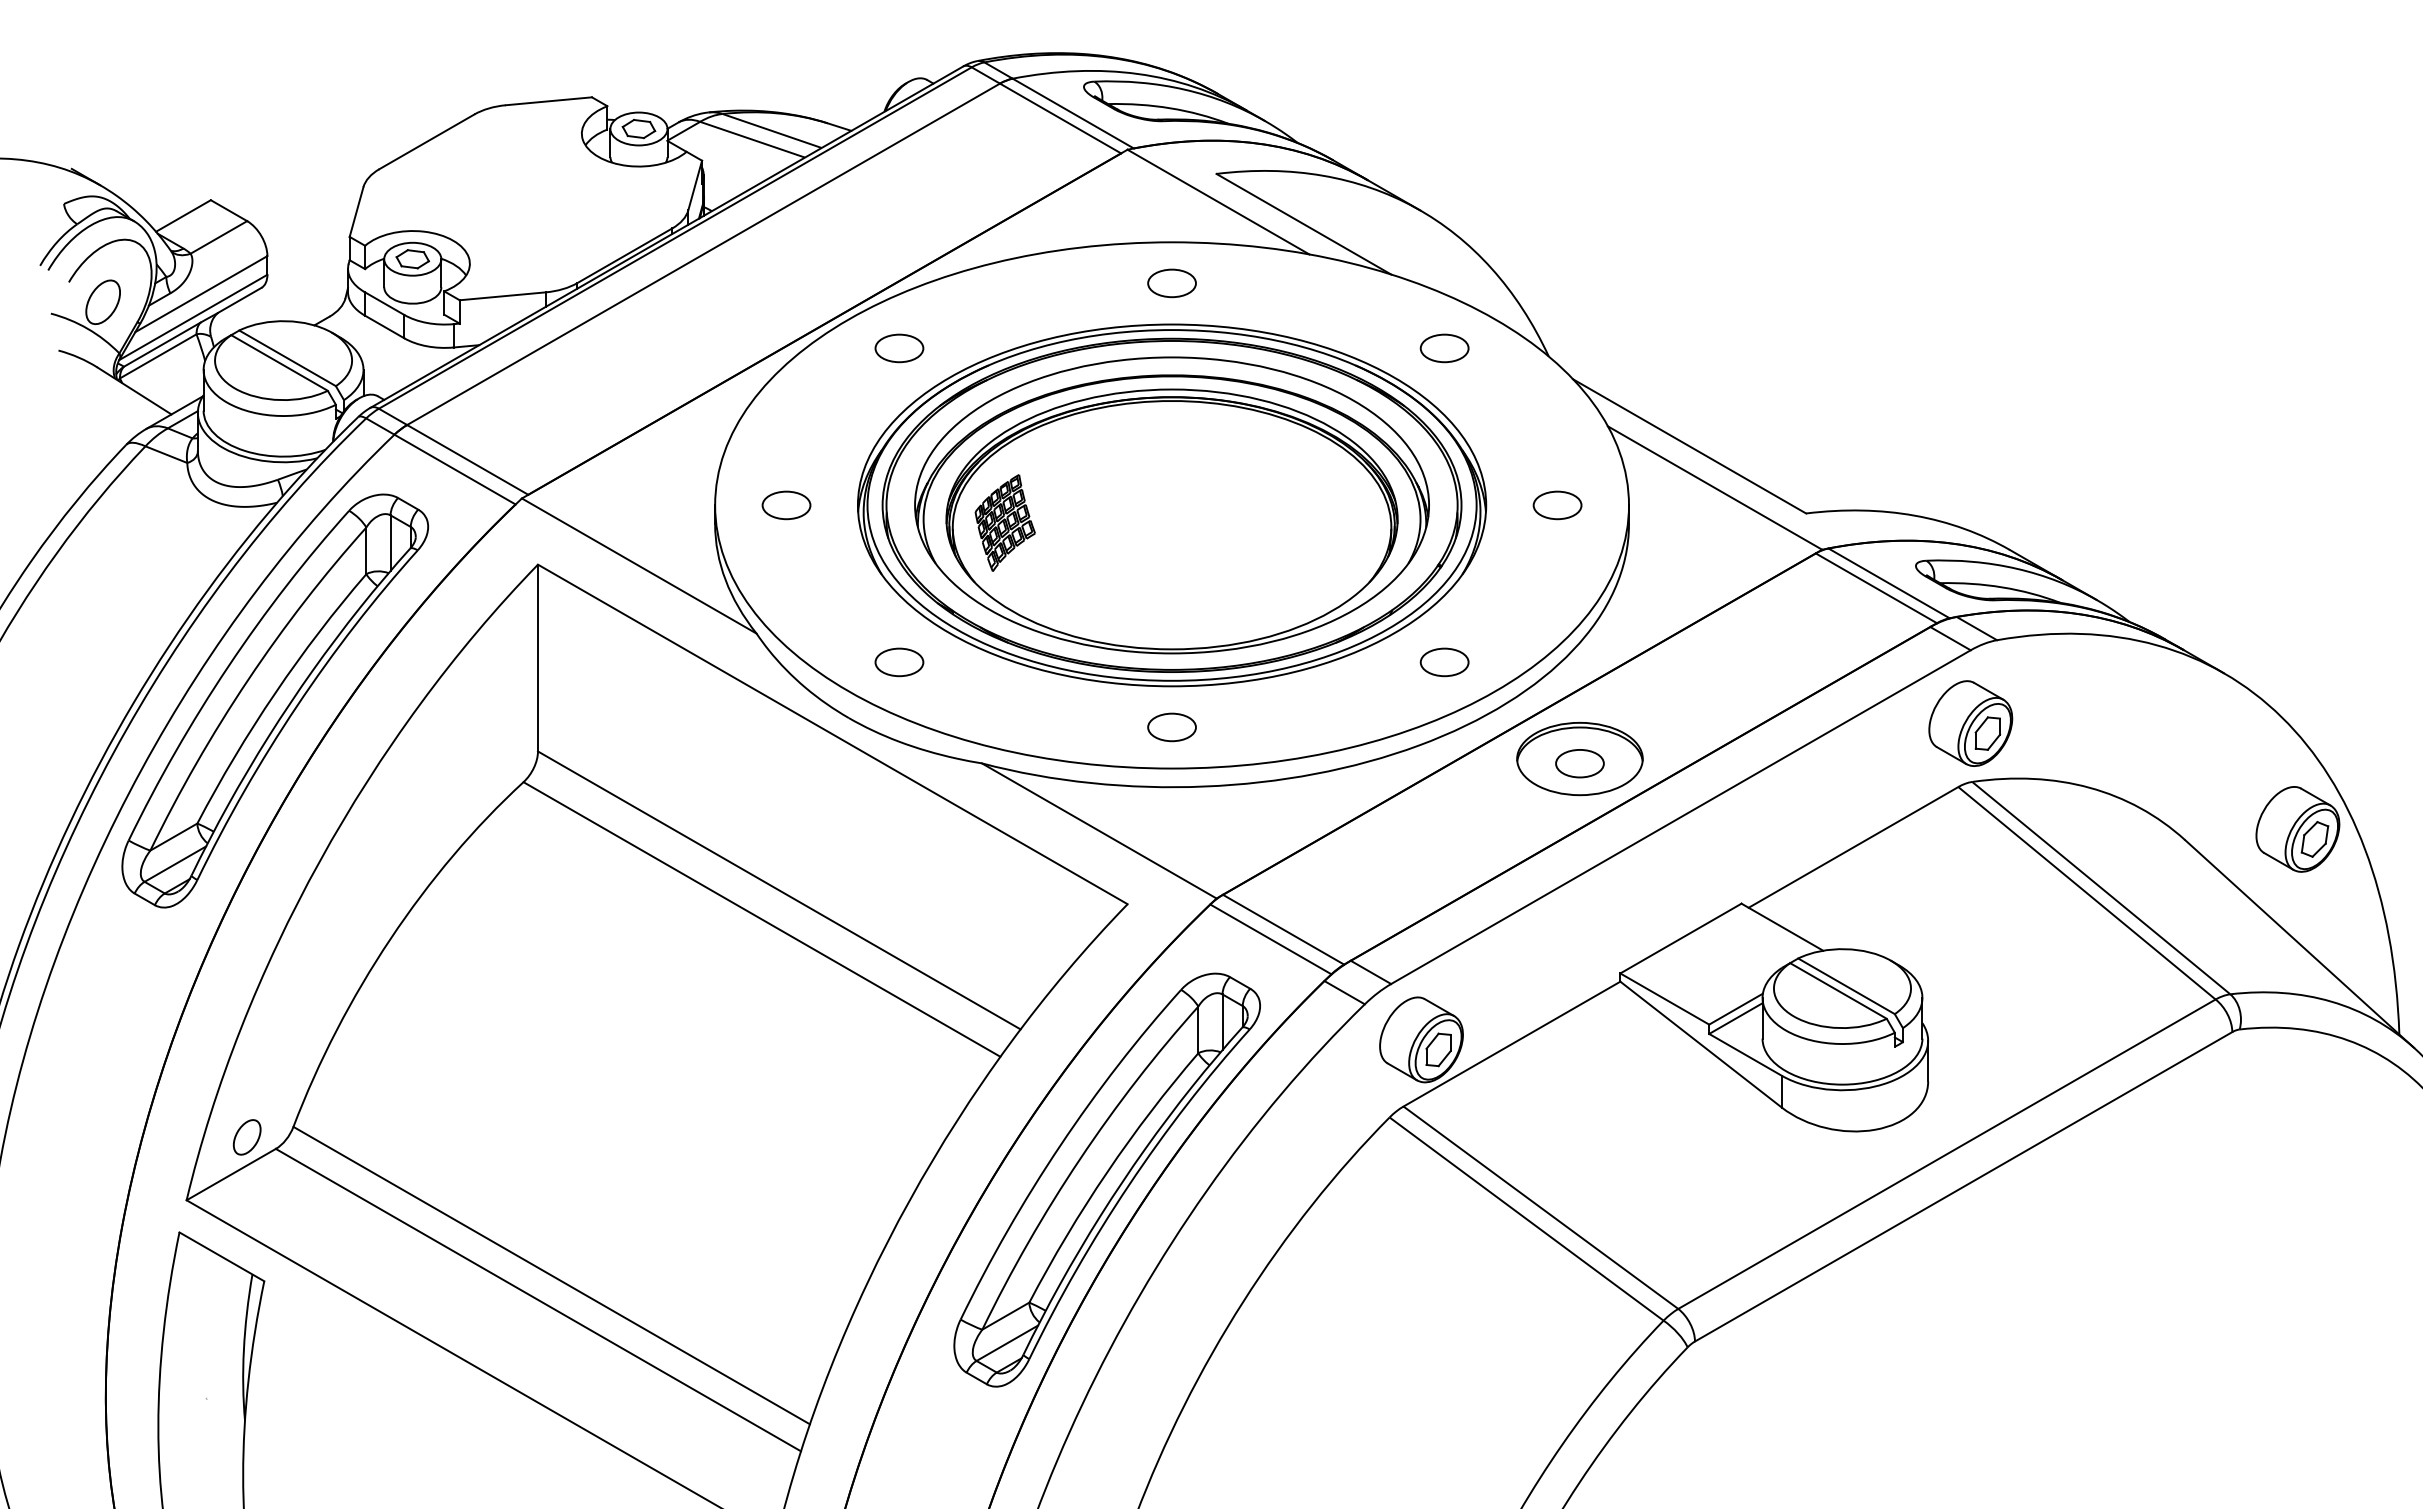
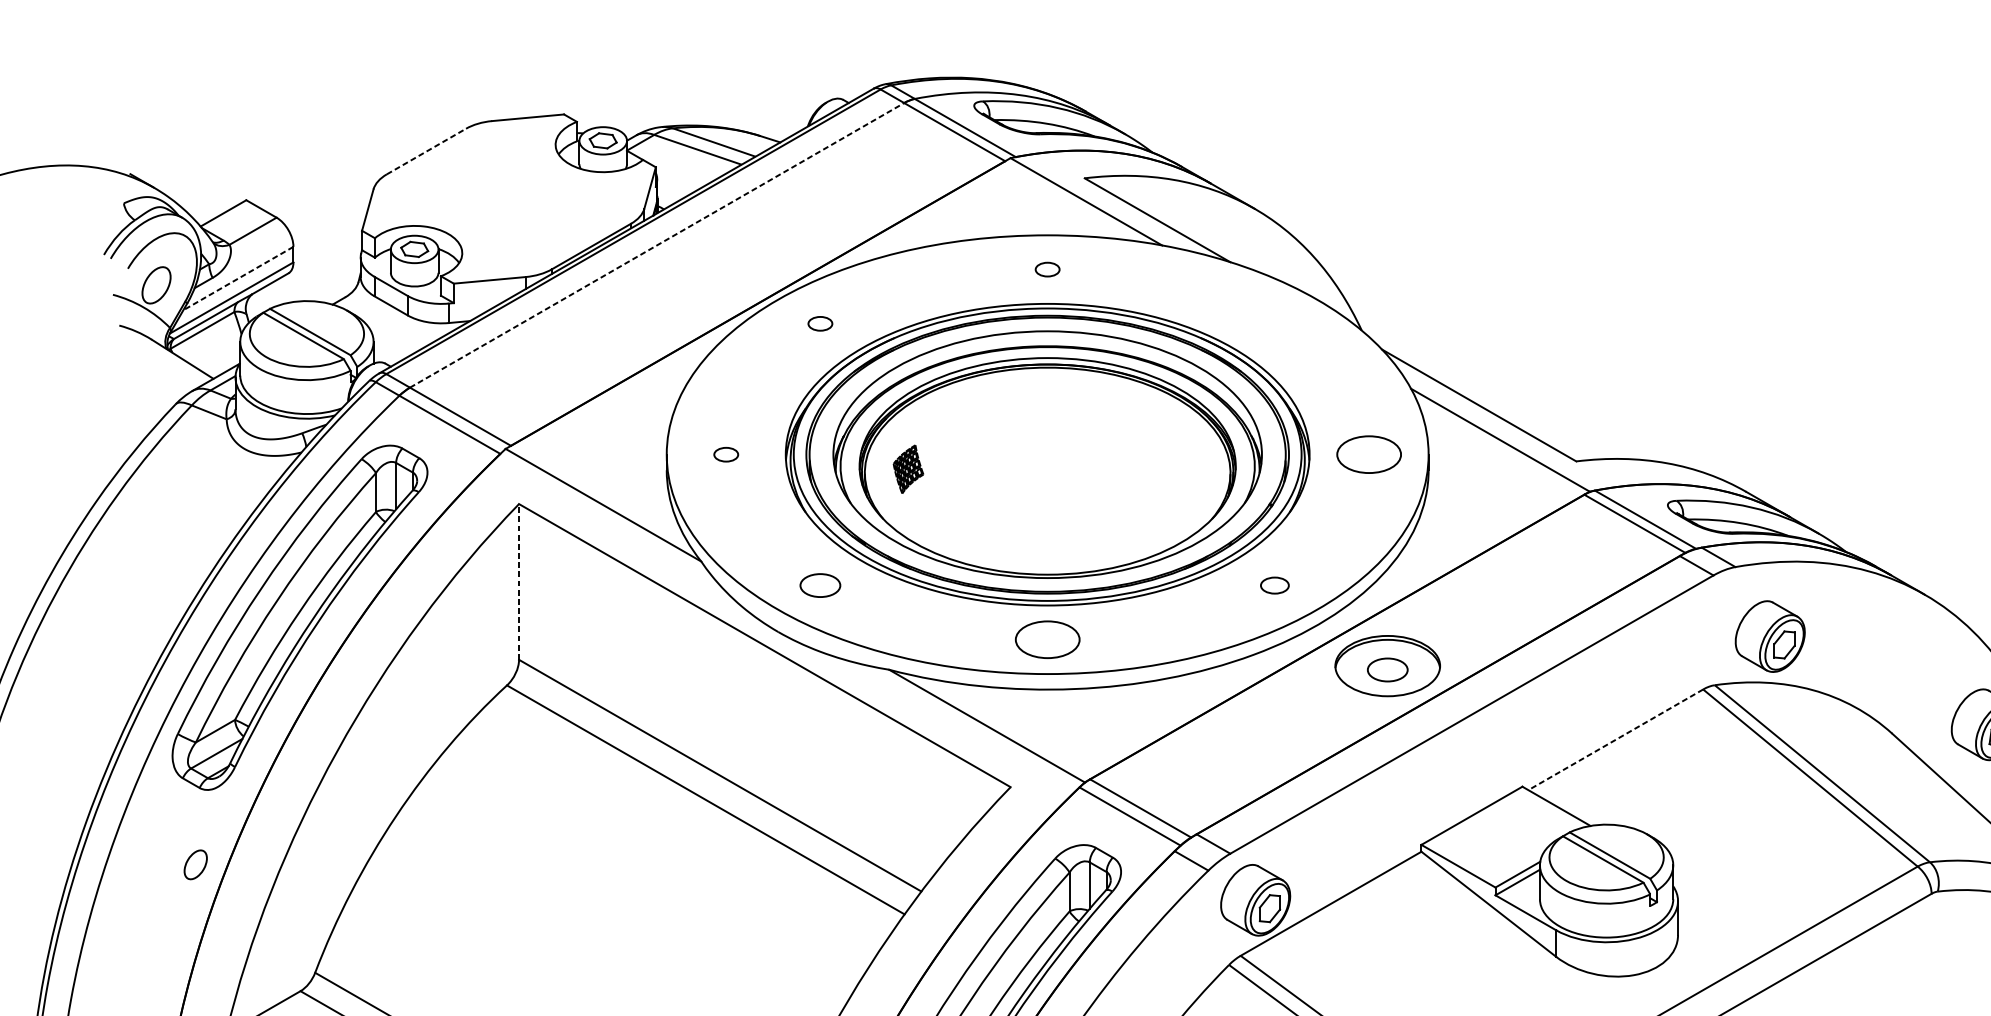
line: (426, 141) -> (426, 151), solid -> dashed
line: (704, 254) -> (657, 245), solid -> dashed
part: (1171, 283) -> (1047, 269), size x0.6
line: (200, 294) -> (237, 278), solid -> dashed
part: (899, 348) -> (820, 323), size x0.6
part: (1444, 348) -> (1274, 323), removed
part: (786, 505) -> (726, 454), size x0.6
part: (1557, 505) -> (1369, 454), size x1.6
part: (1004, 522) -> (907, 468), size x0.6
line: (538, 657) -> (519, 581), solid -> dashed
part: (1444, 662) -> (1274, 585), size x0.7
part: (1970, 723) -> (1770, 636), moved
part: (1171, 727) -> (1047, 639), size x1.6
line: (1853, 847) -> (1615, 739), solid -> dashed
part: (246, 1137) -> (195, 864), moved

